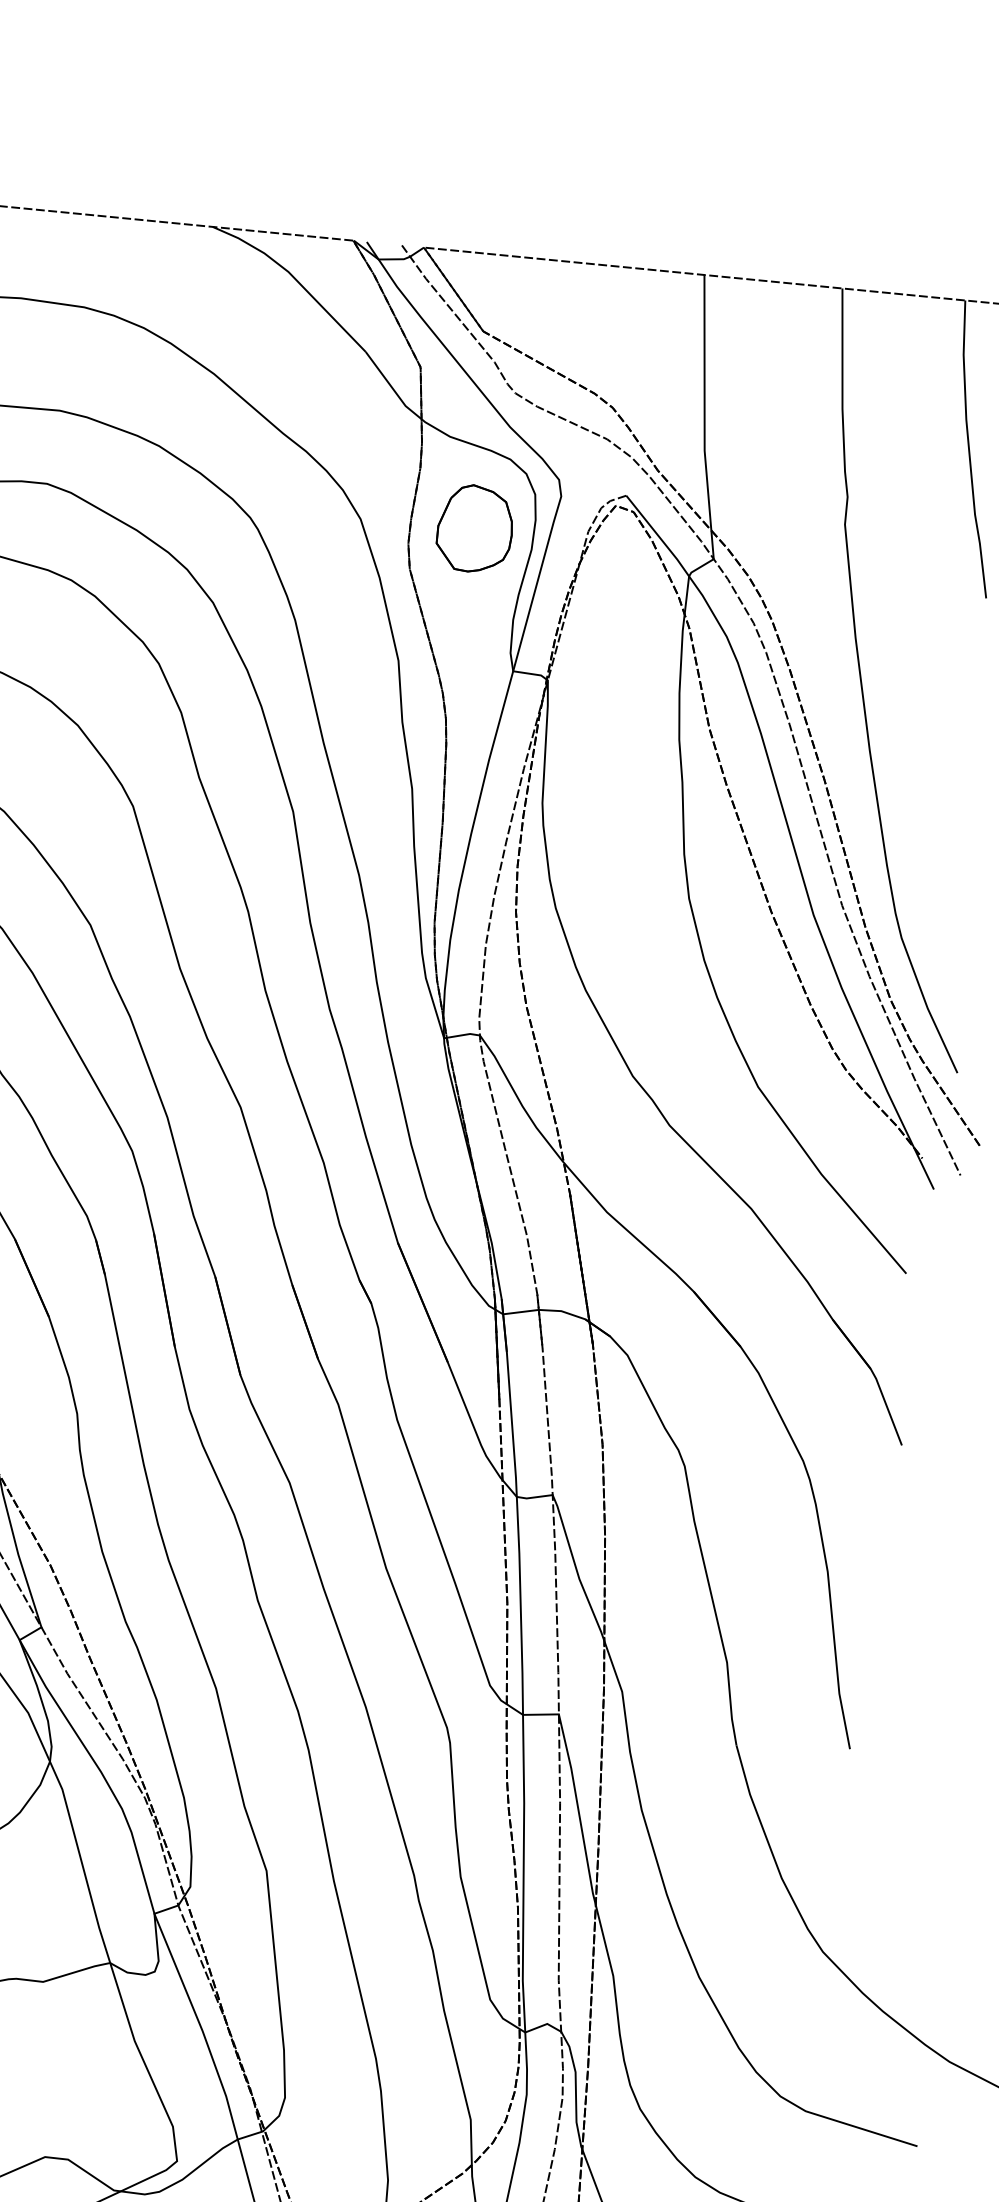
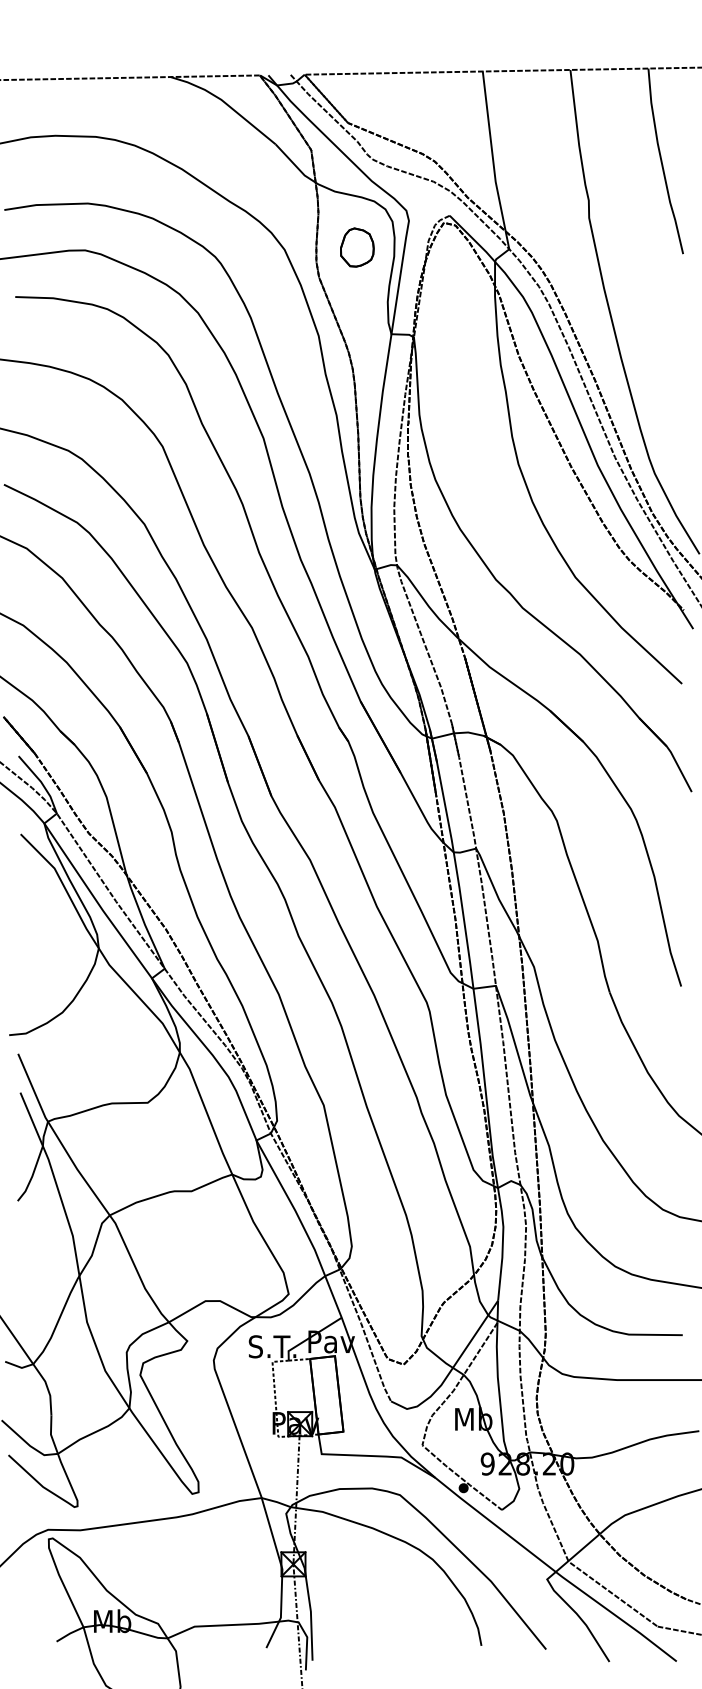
part: (475, 528) -> (357, 247), size x0.7

